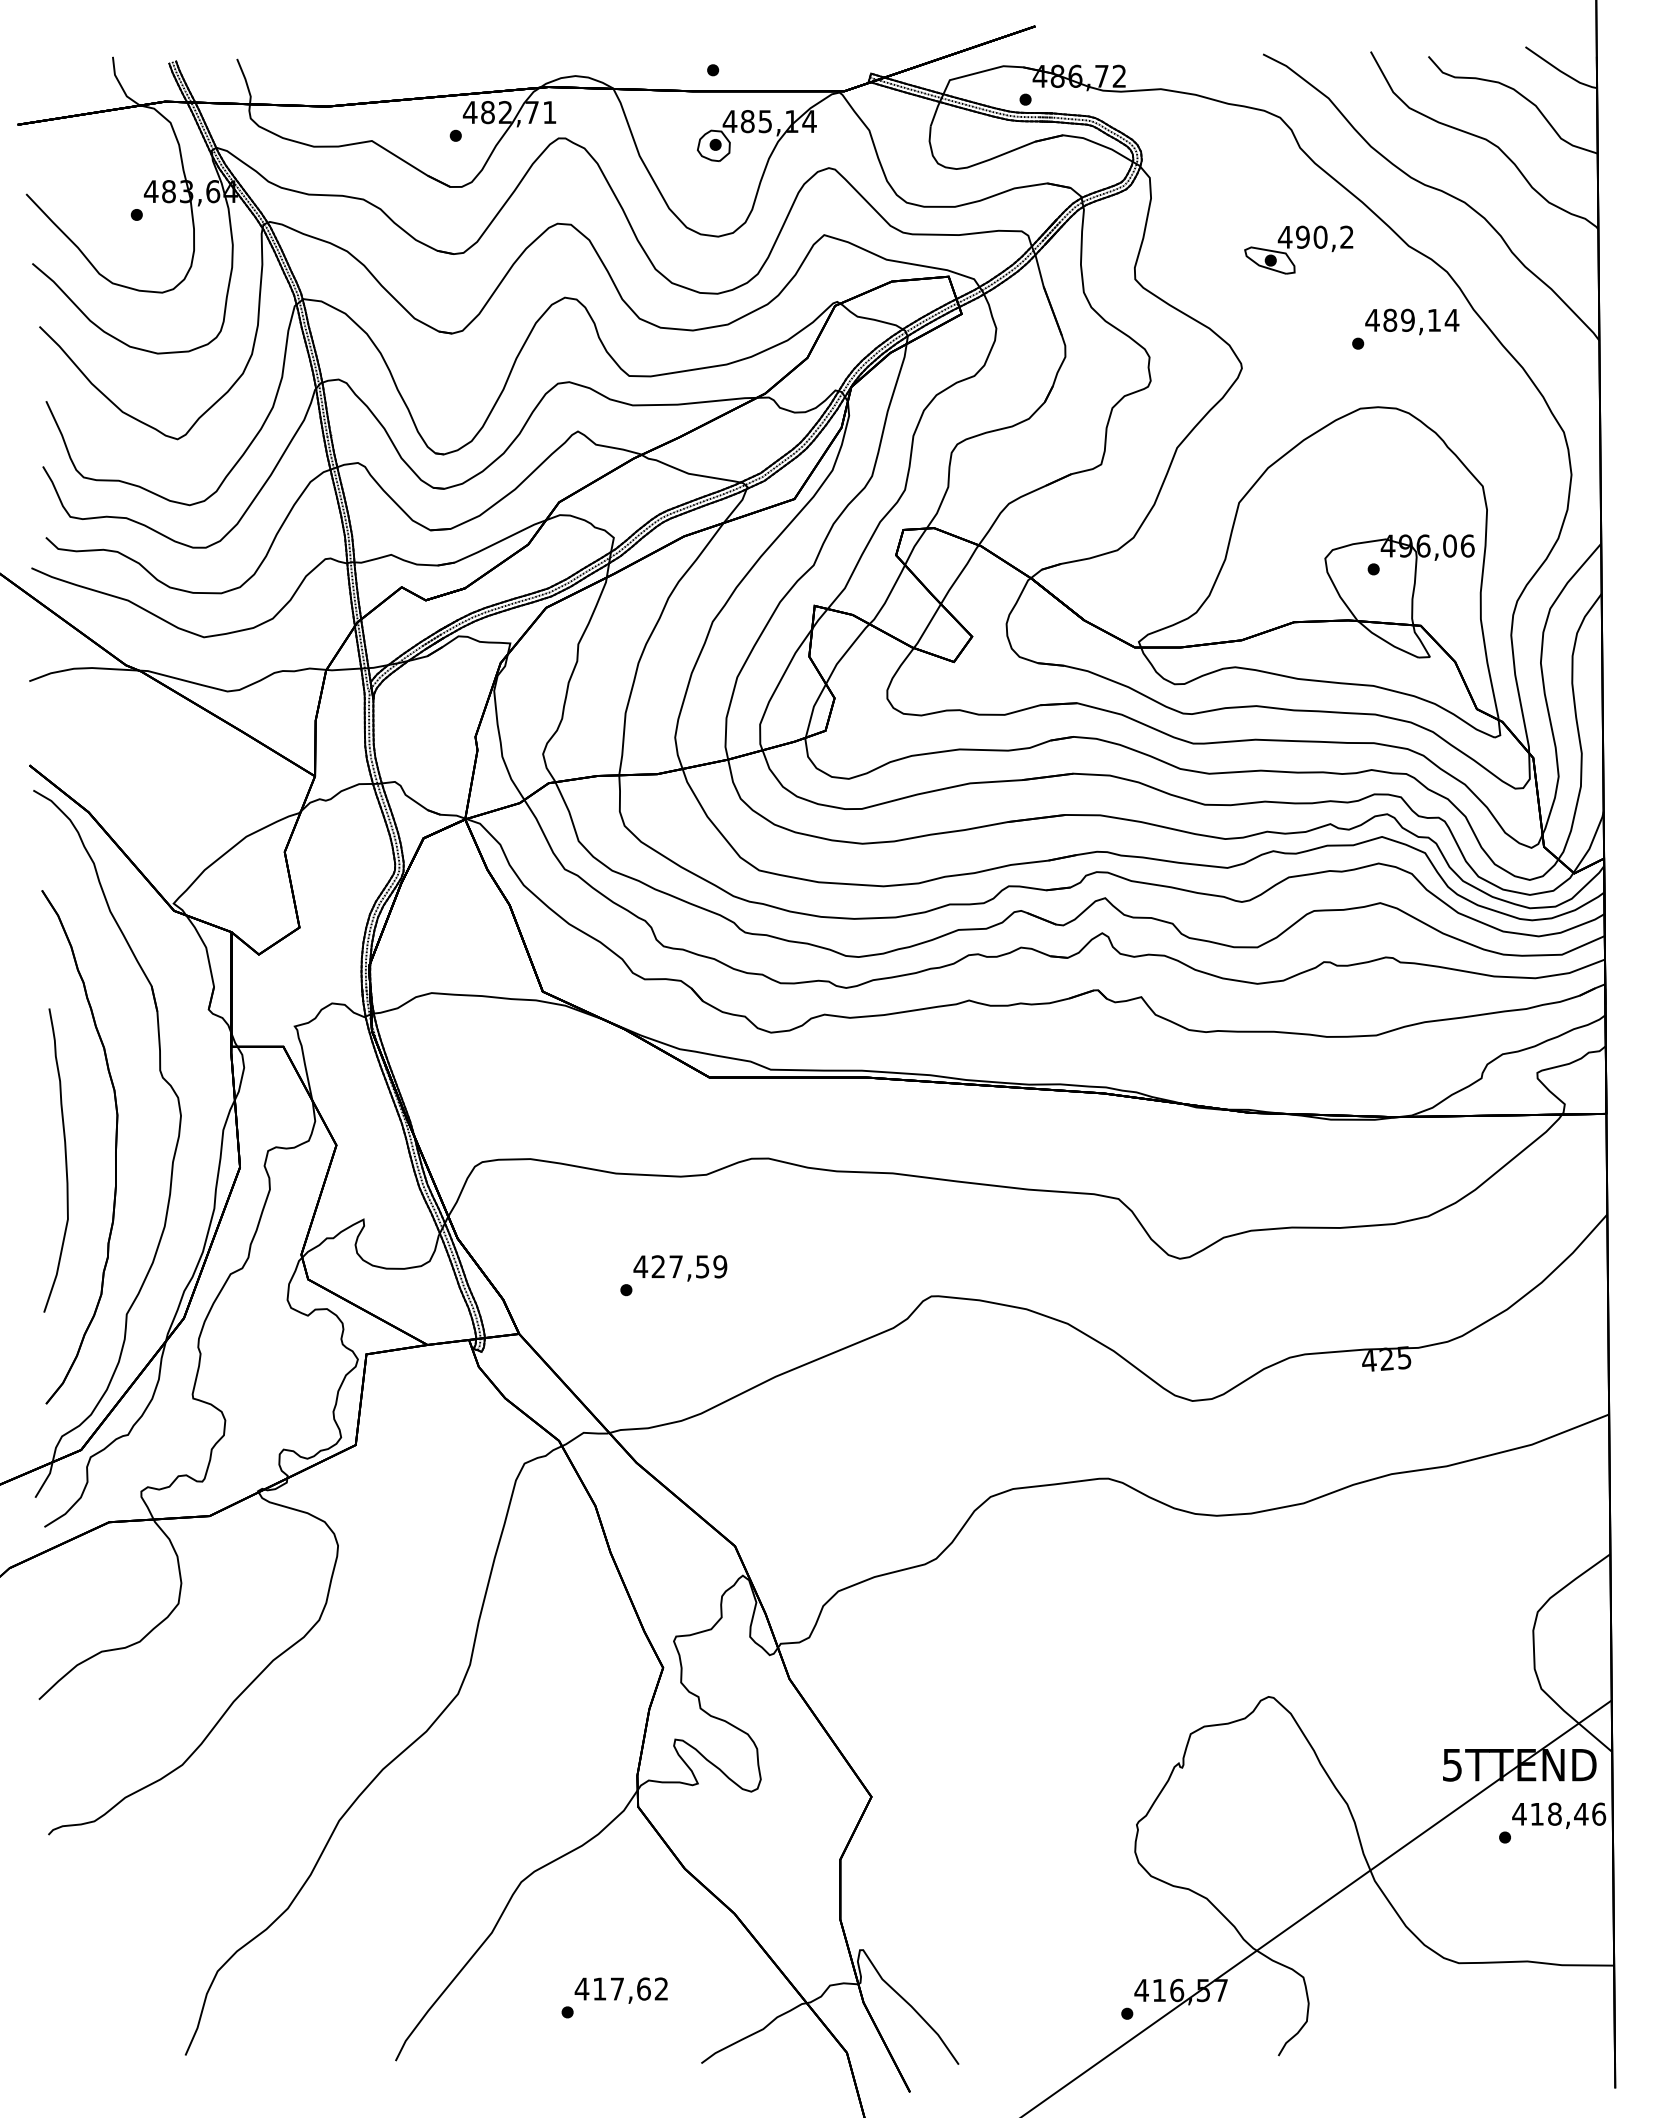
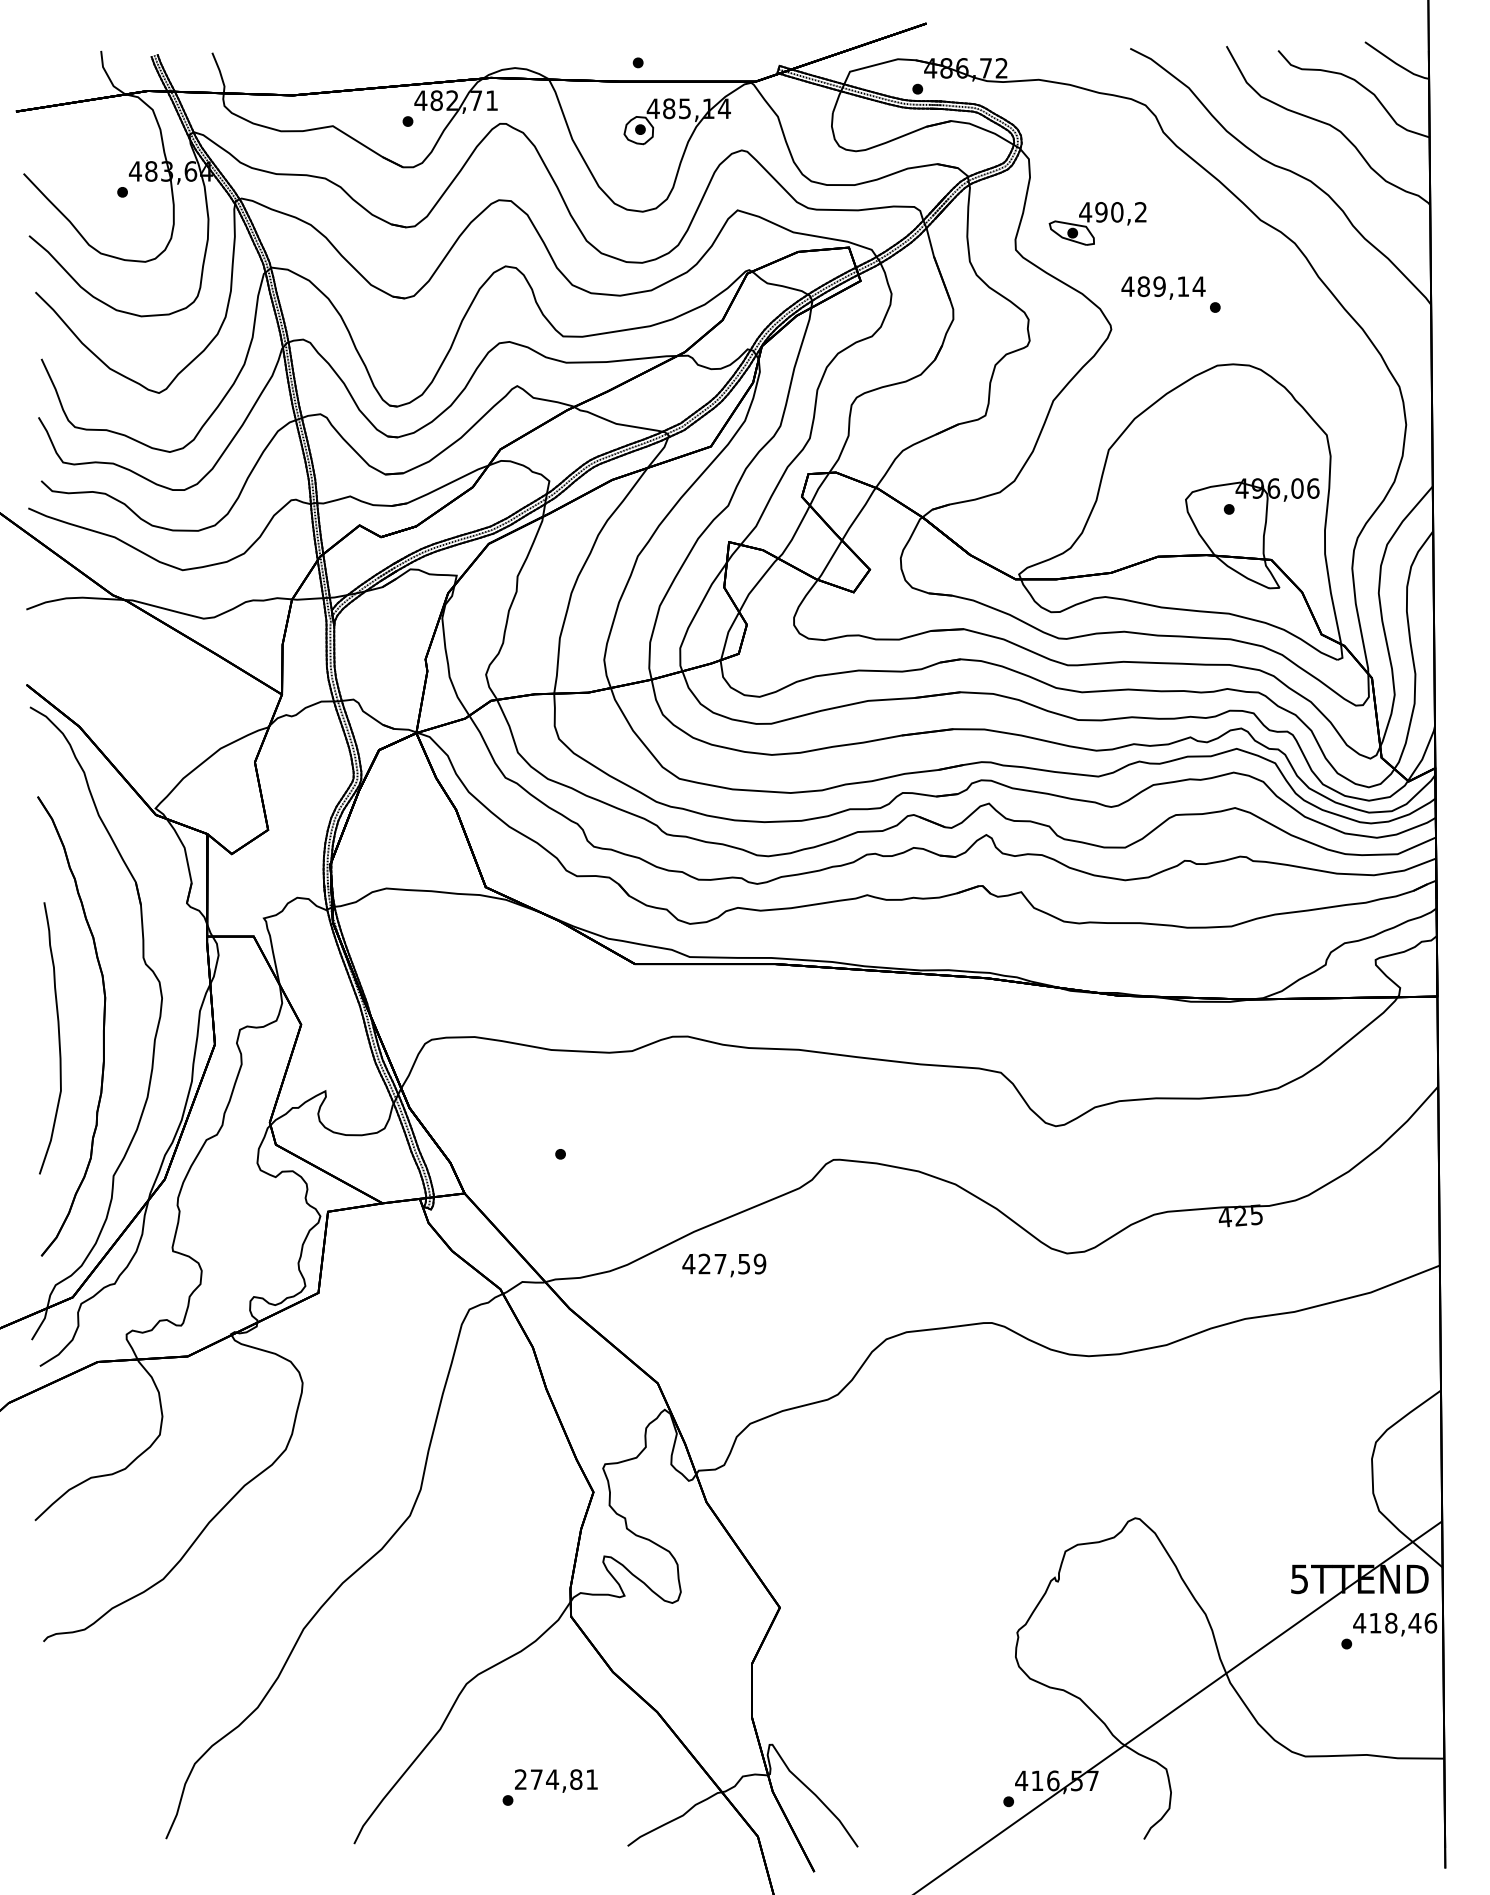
part: (1298, 249) -> (1097, 223), moved
text: (1412, 321) -> (1163, 287), moved
text: (680, 1268) -> (724, 1265), moved
text: (620, 1988) -> (555, 1779), 417,62 -> 274,81

